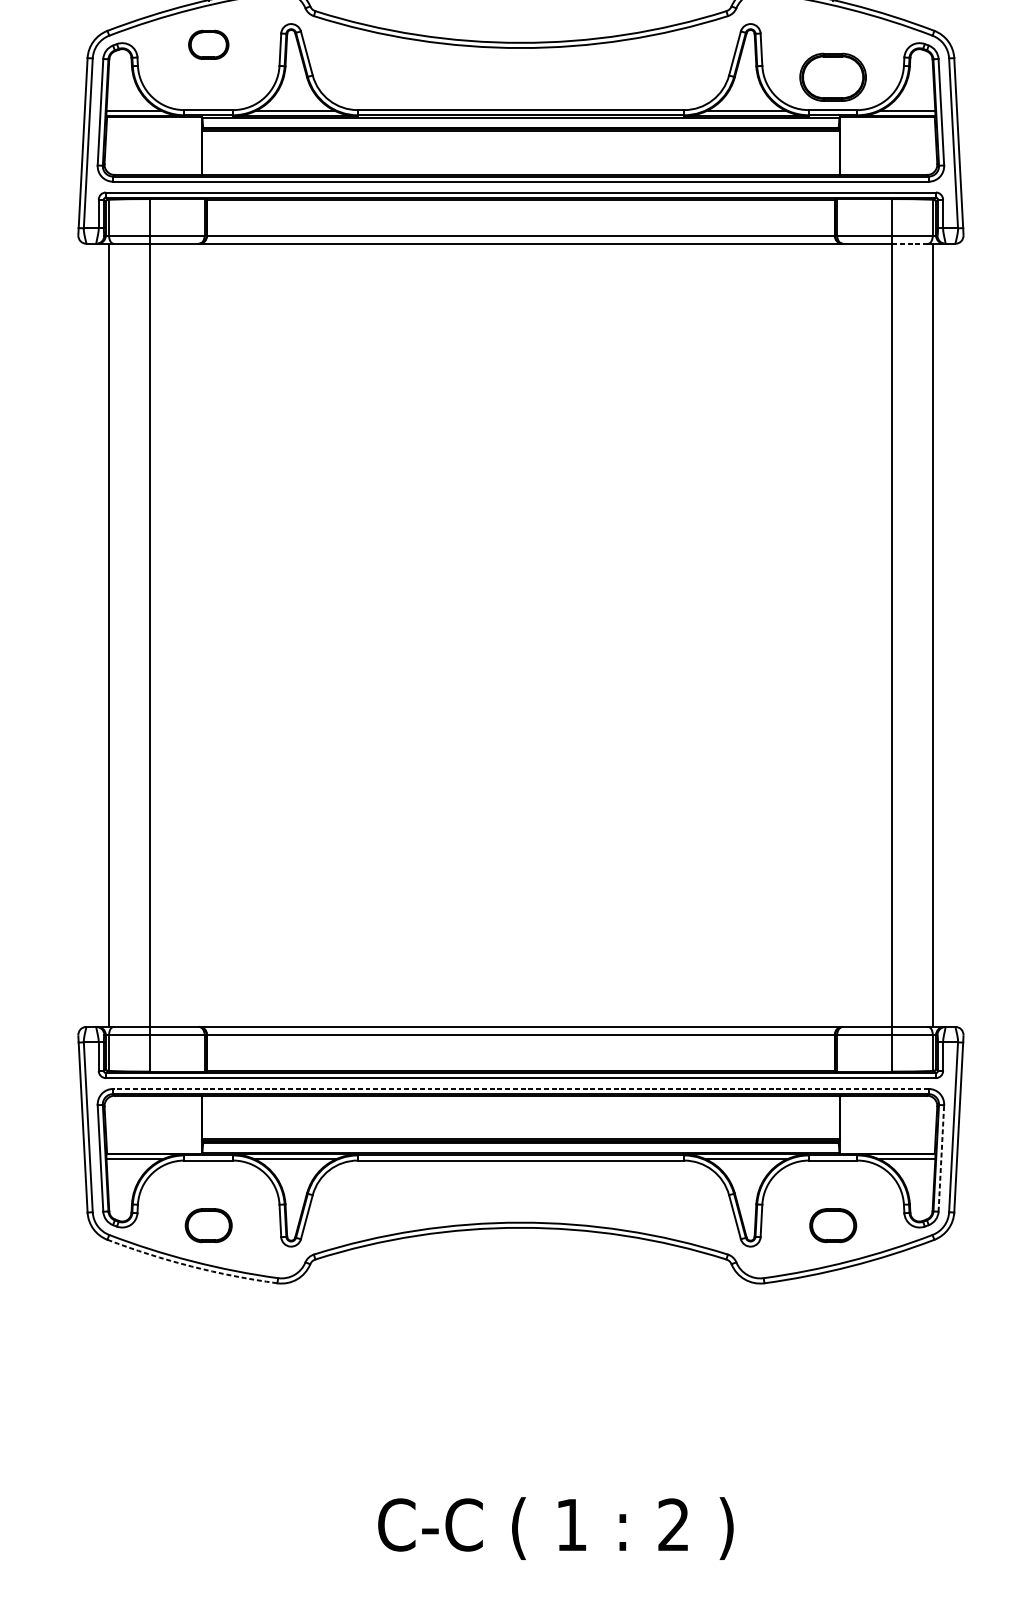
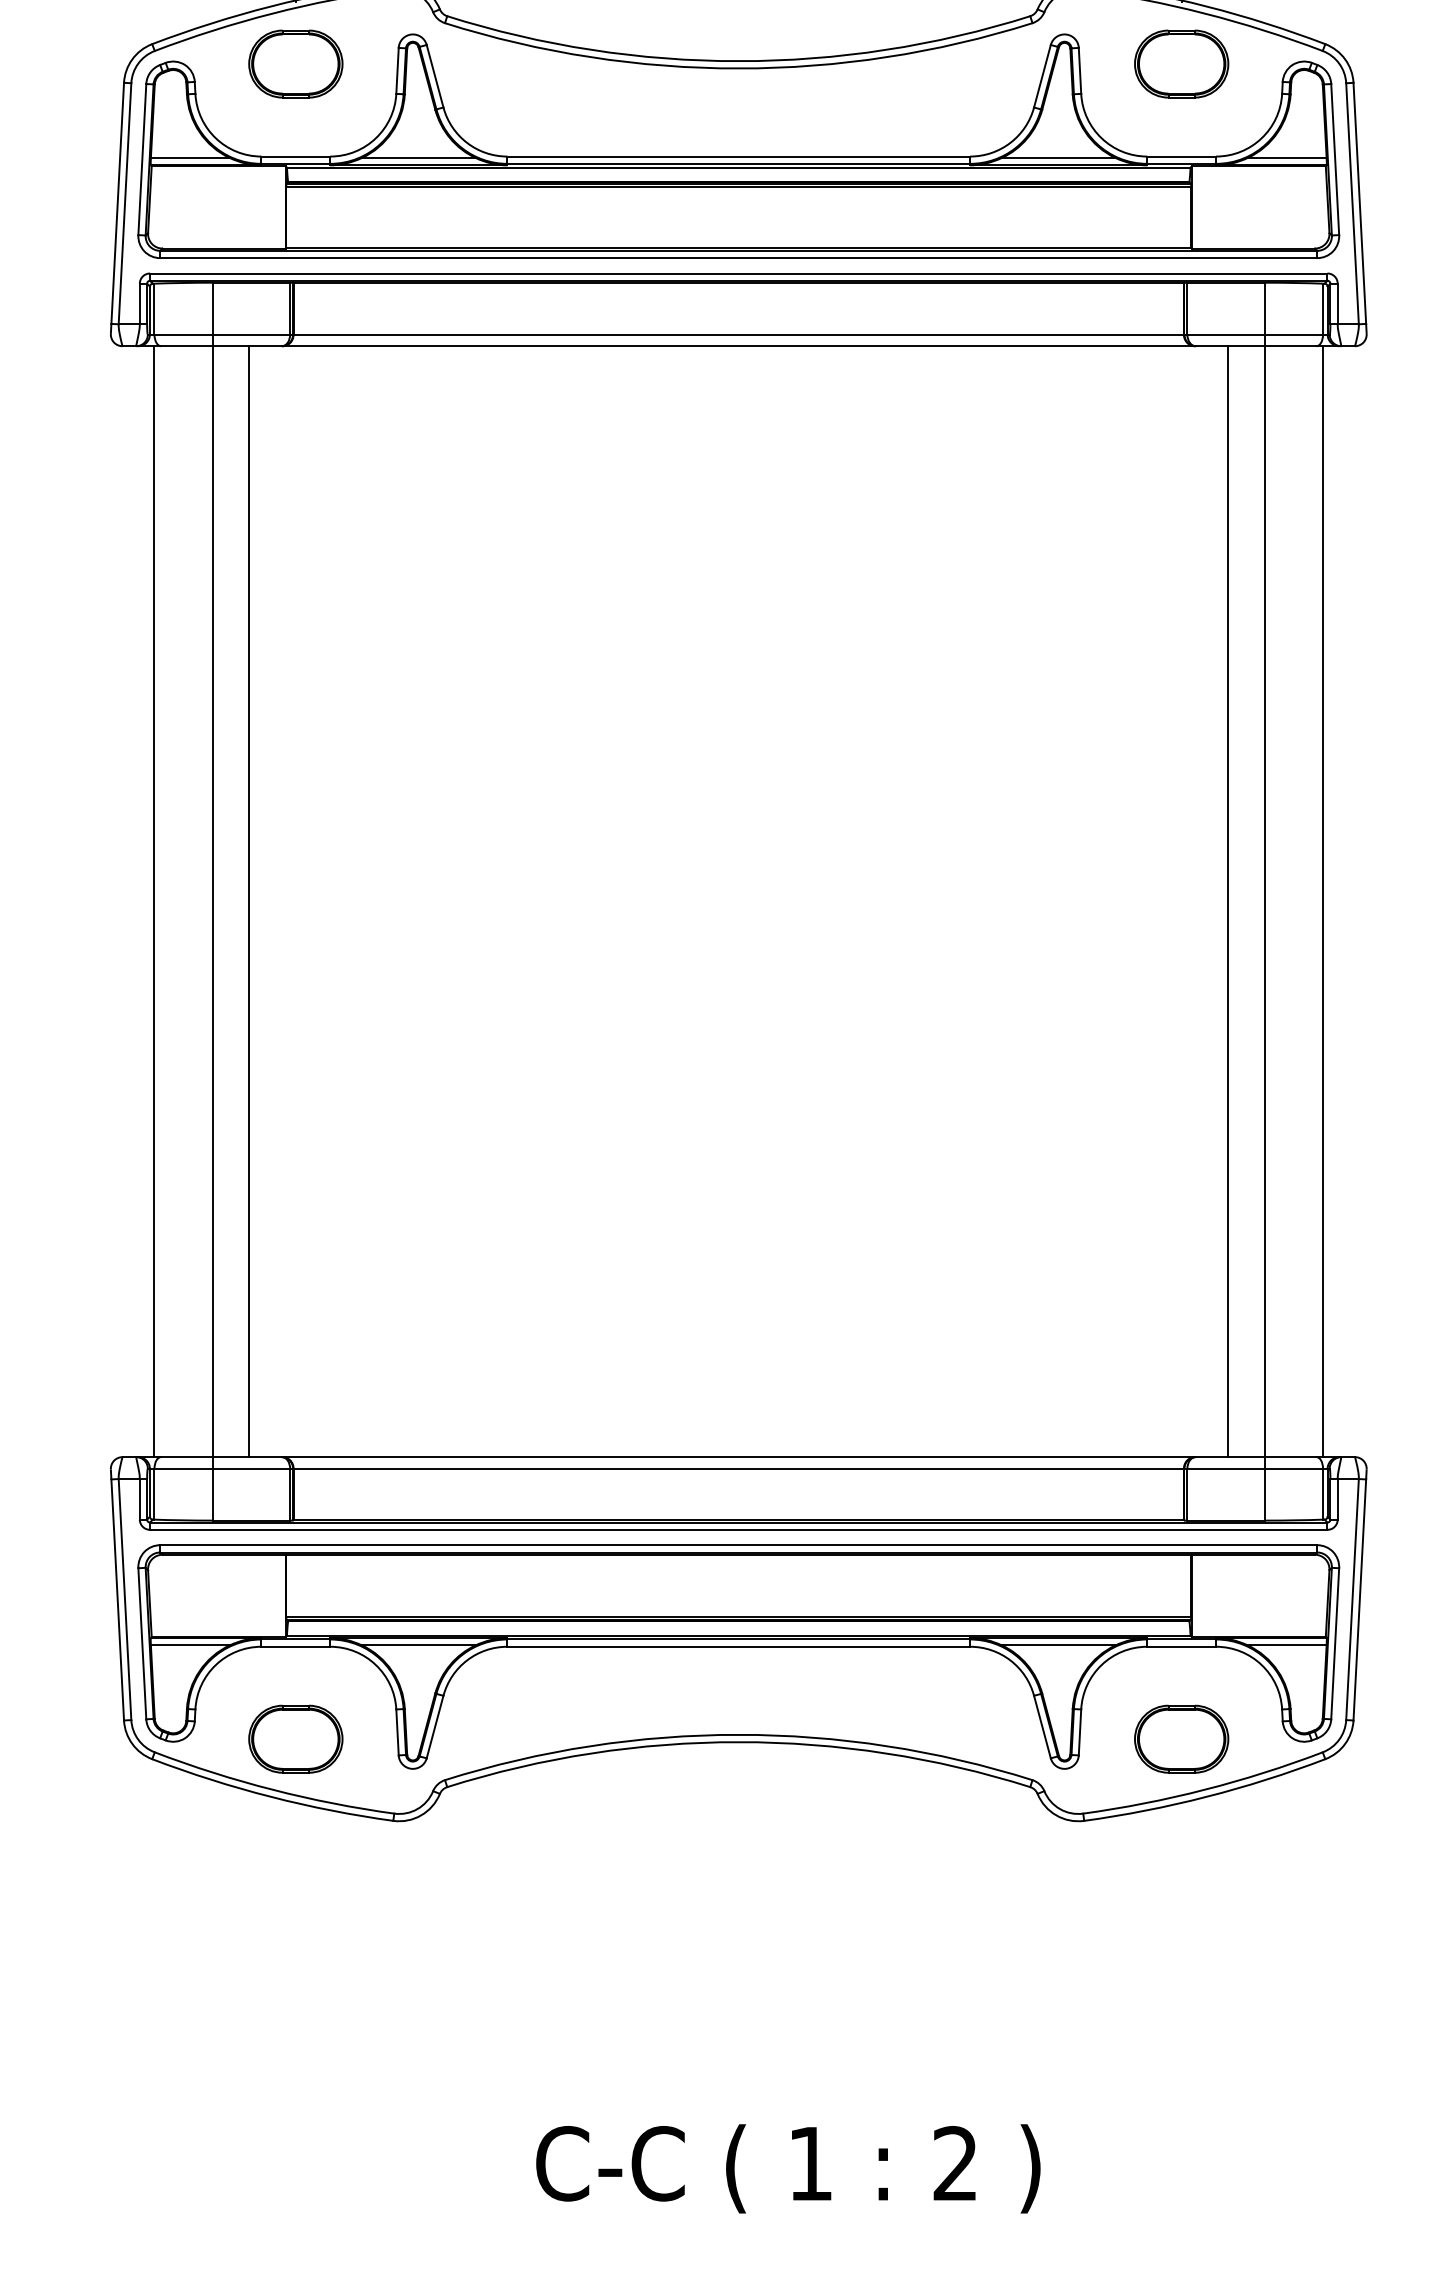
part: (208, 44) -> (295, 63), size x1.67
part: (833, 76) -> (1181, 63), moved
line: (909, 244) -> (1290, 346), dashed -> solid
line: (176, 635) -> (249, 901), added
line: (866, 635) -> (1228, 901), added
line: (520, 1089) -> (738, 1545), dashed -> solid
line: (941, 1158) -> (1335, 1643), dashed -> solid
part: (208, 1225) -> (295, 1738), size x1.43
part: (833, 1225) -> (1181, 1738), size x1.43
arc: (191, 1266) -> (271, 1796), dashed -> solid

